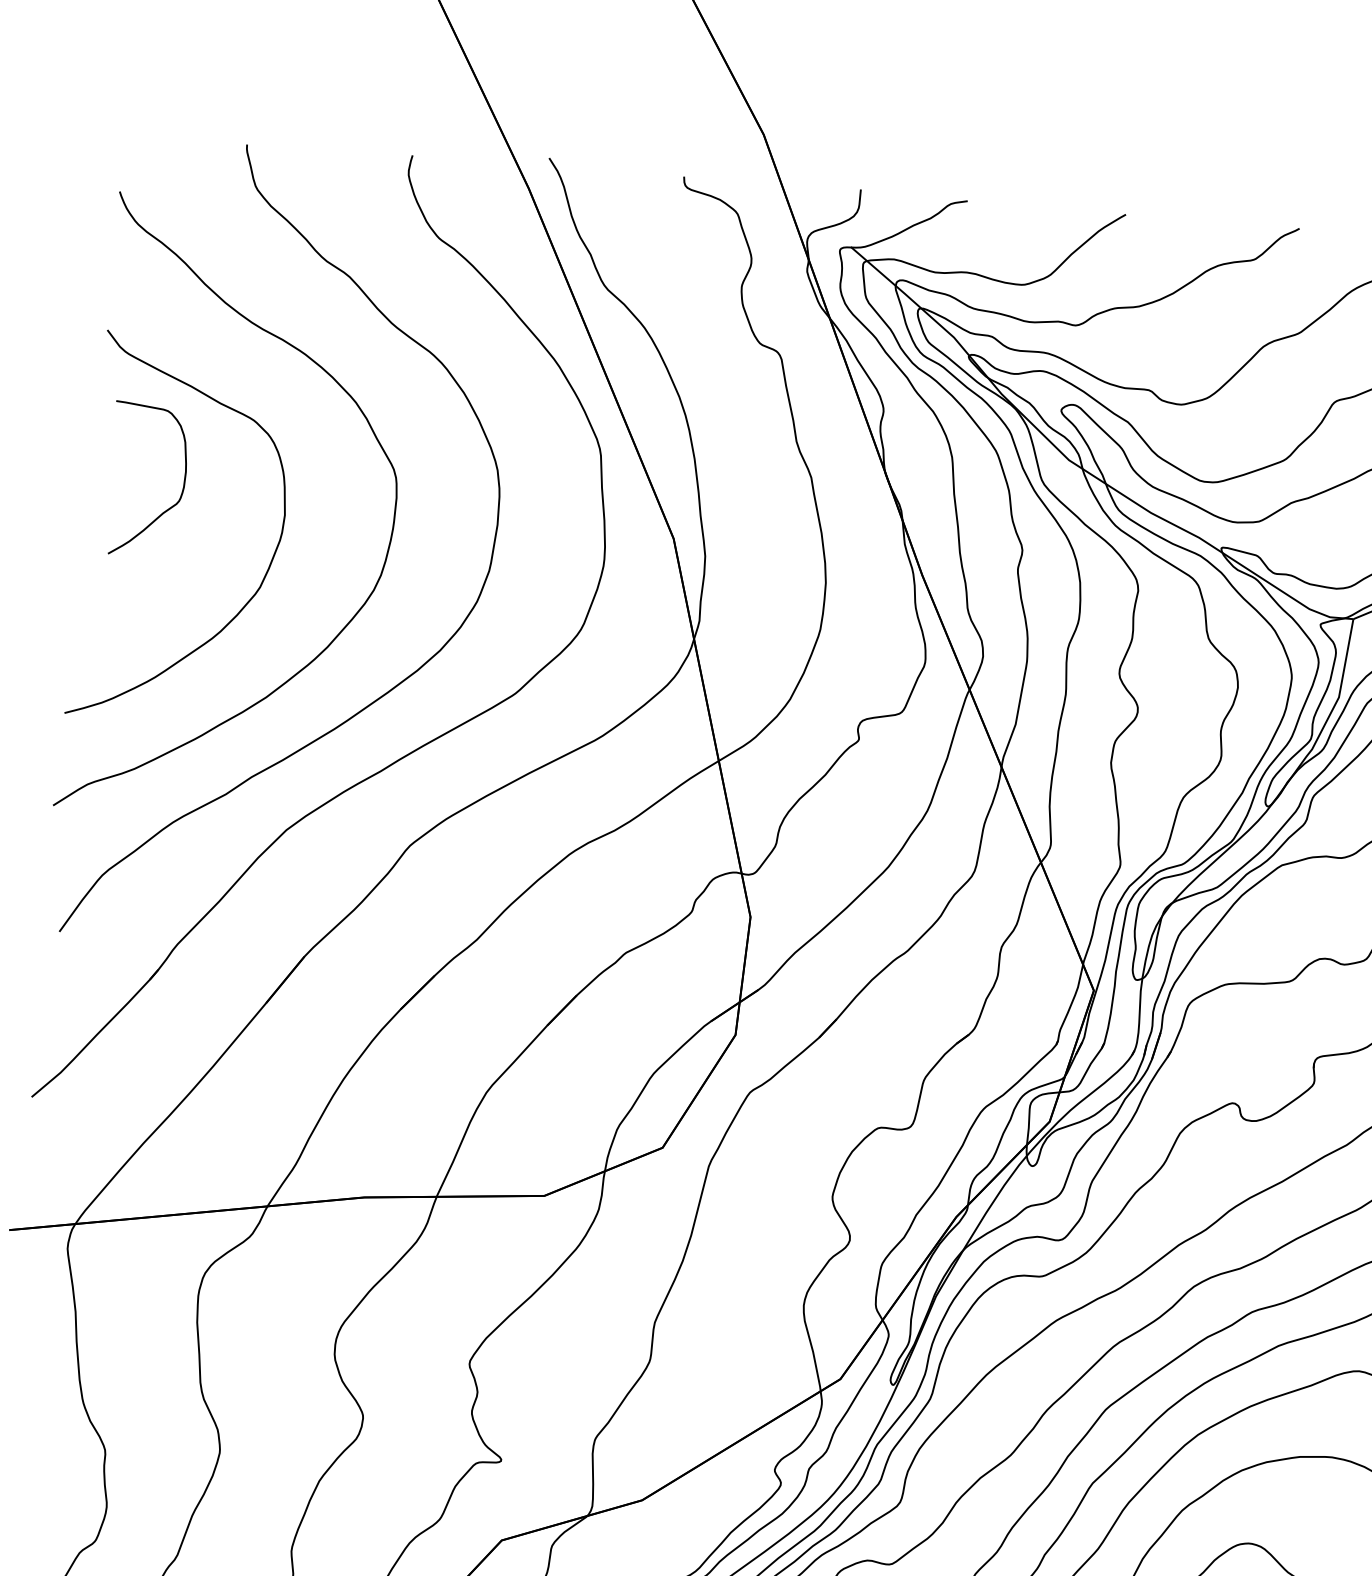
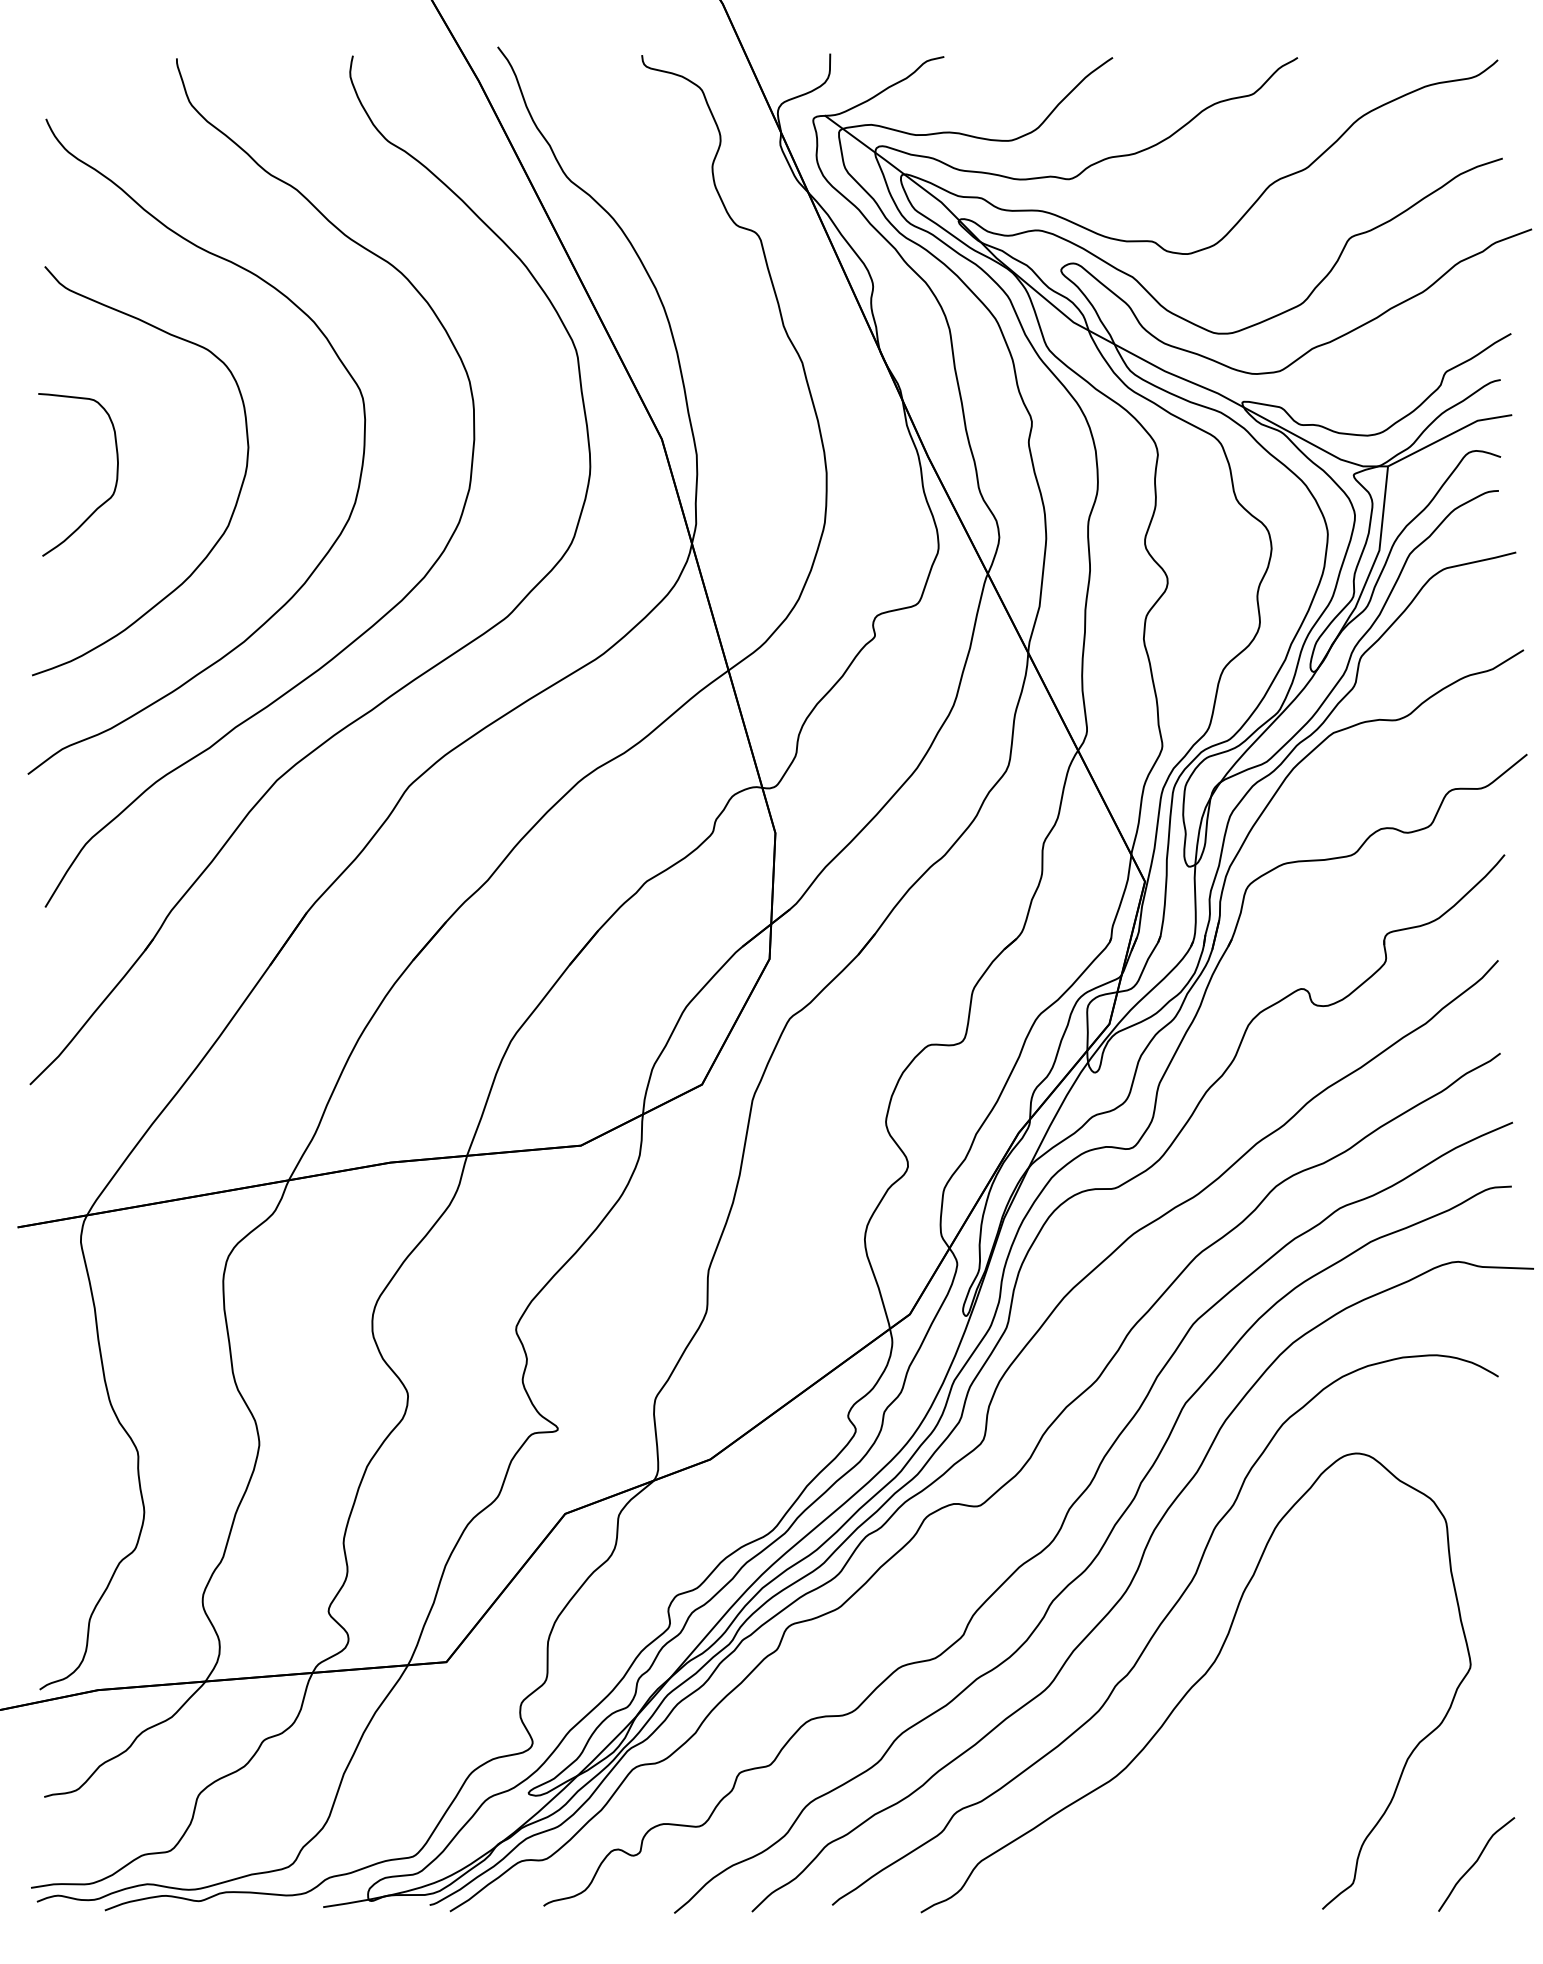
curve: (166, 509) -> (100, 504), moved

